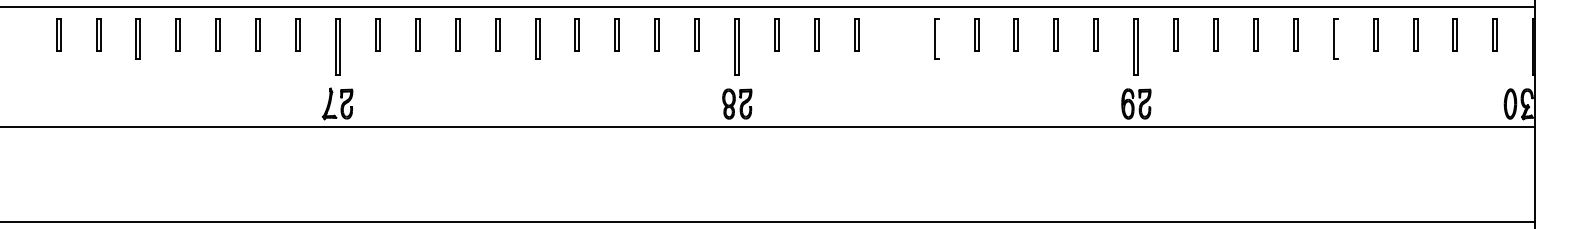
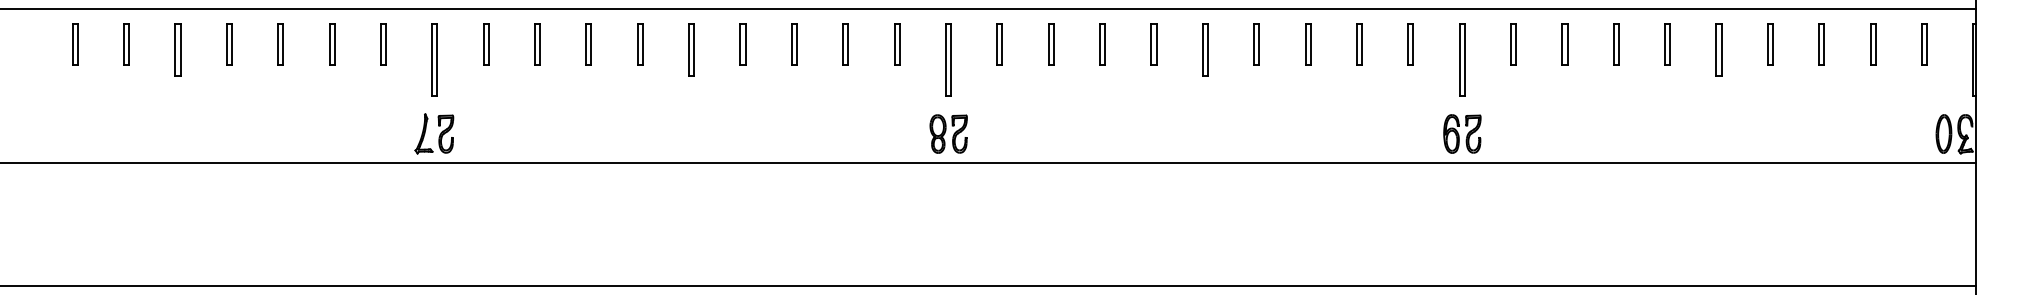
part: (896, 34) -> (1153, 44), added
line: (938, 38) -> (1207, 49), added
line: (1337, 38) -> (1721, 49), added

